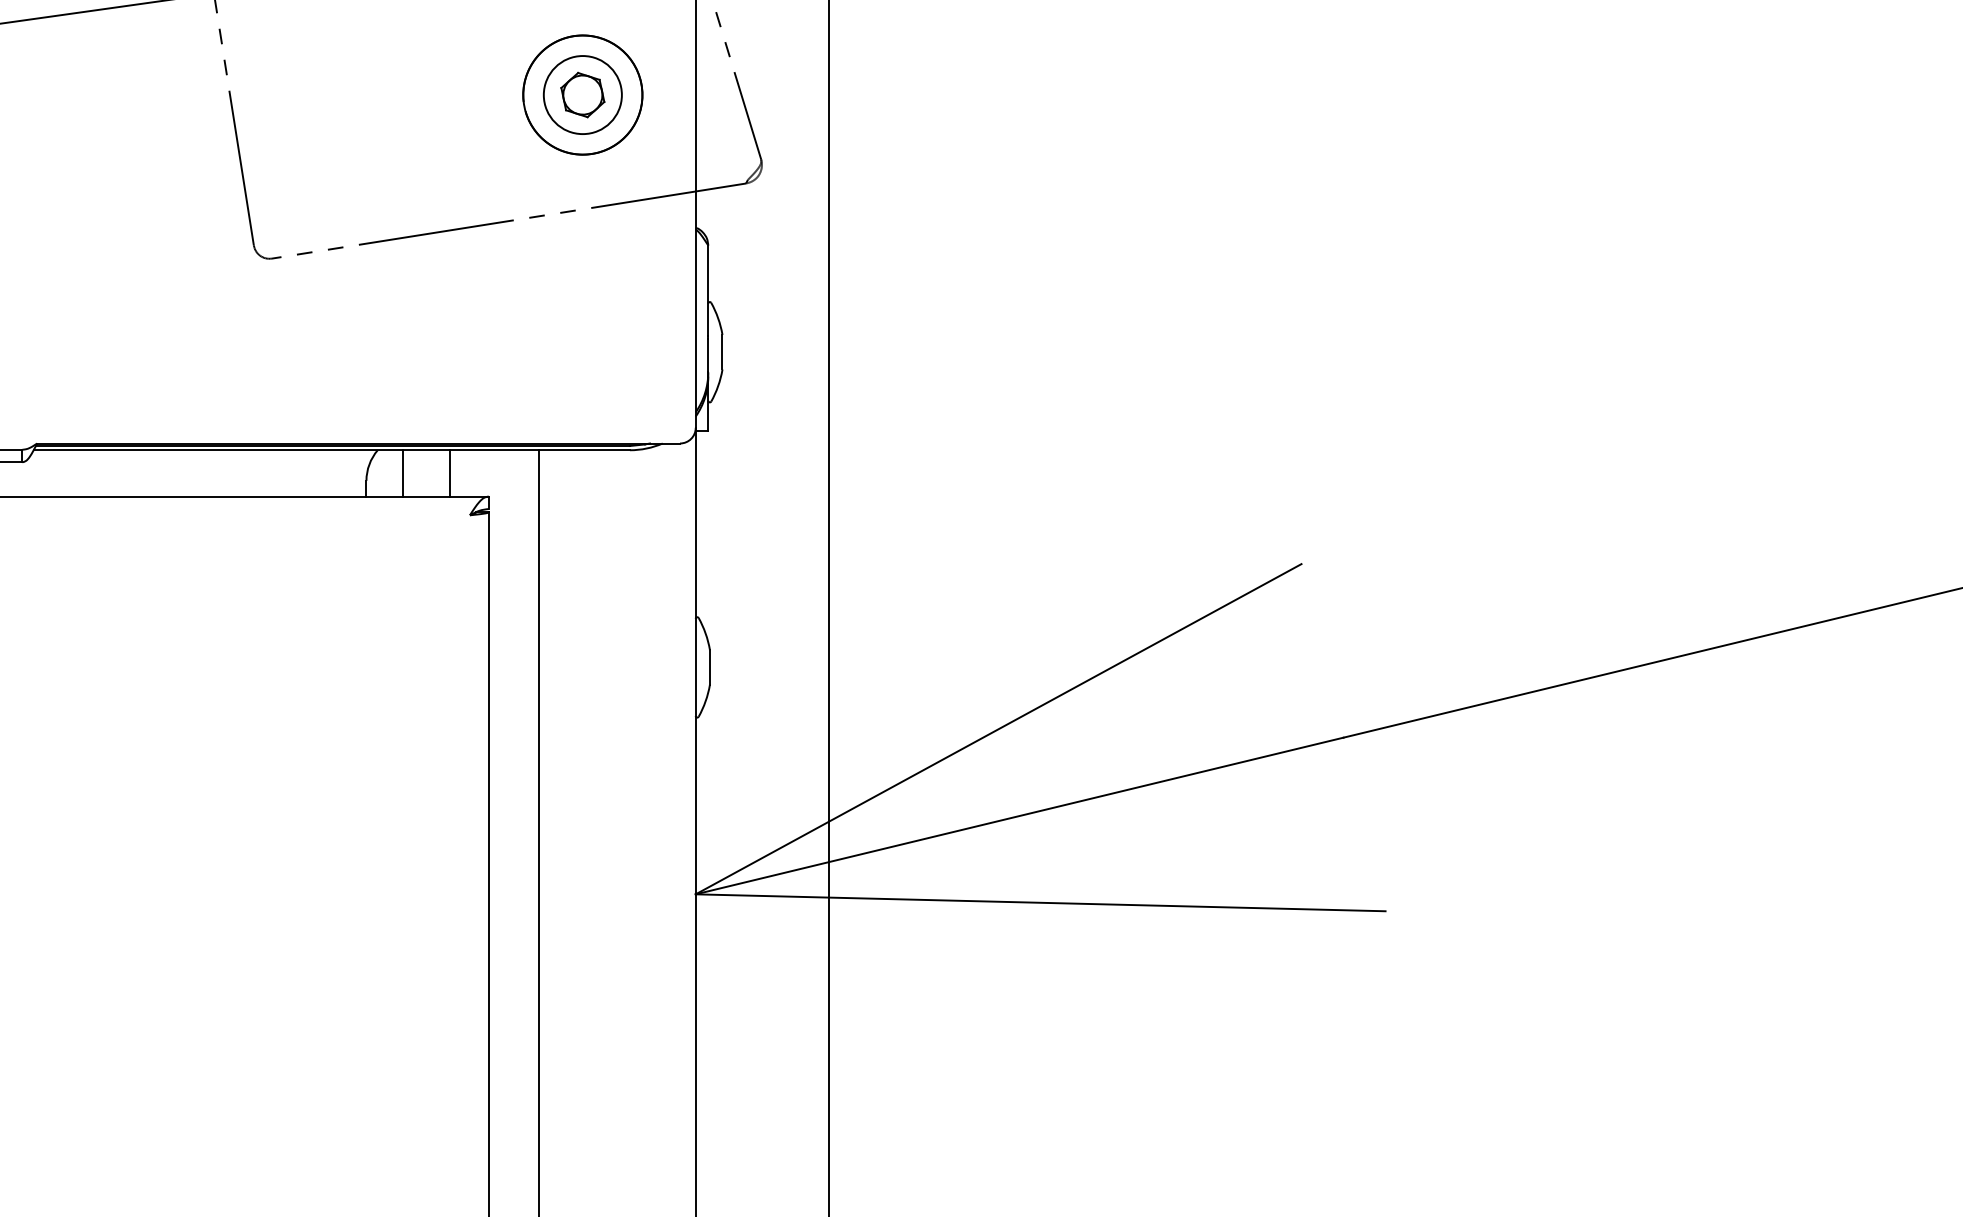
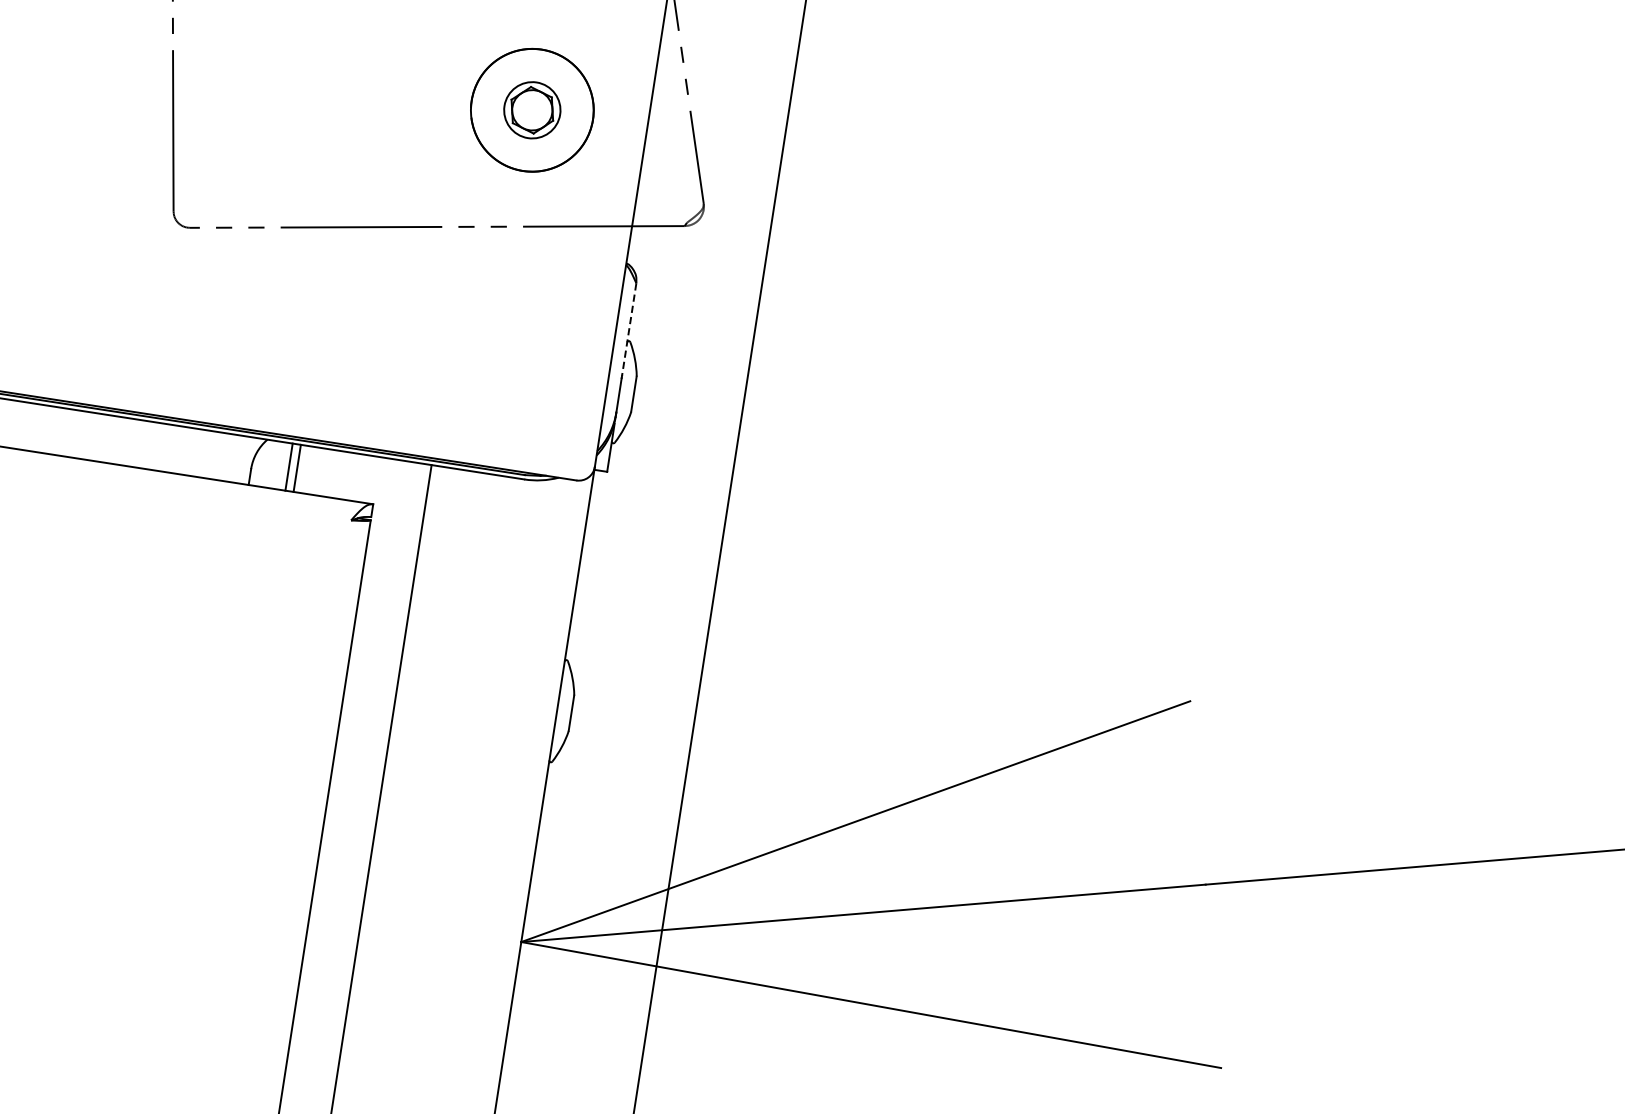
circle: (582, 95) -> (531, 110), size x0.7
line: (708, 291) -> (629, 330), solid -> dashed
line: (449, 473) -> (297, 468), moved

